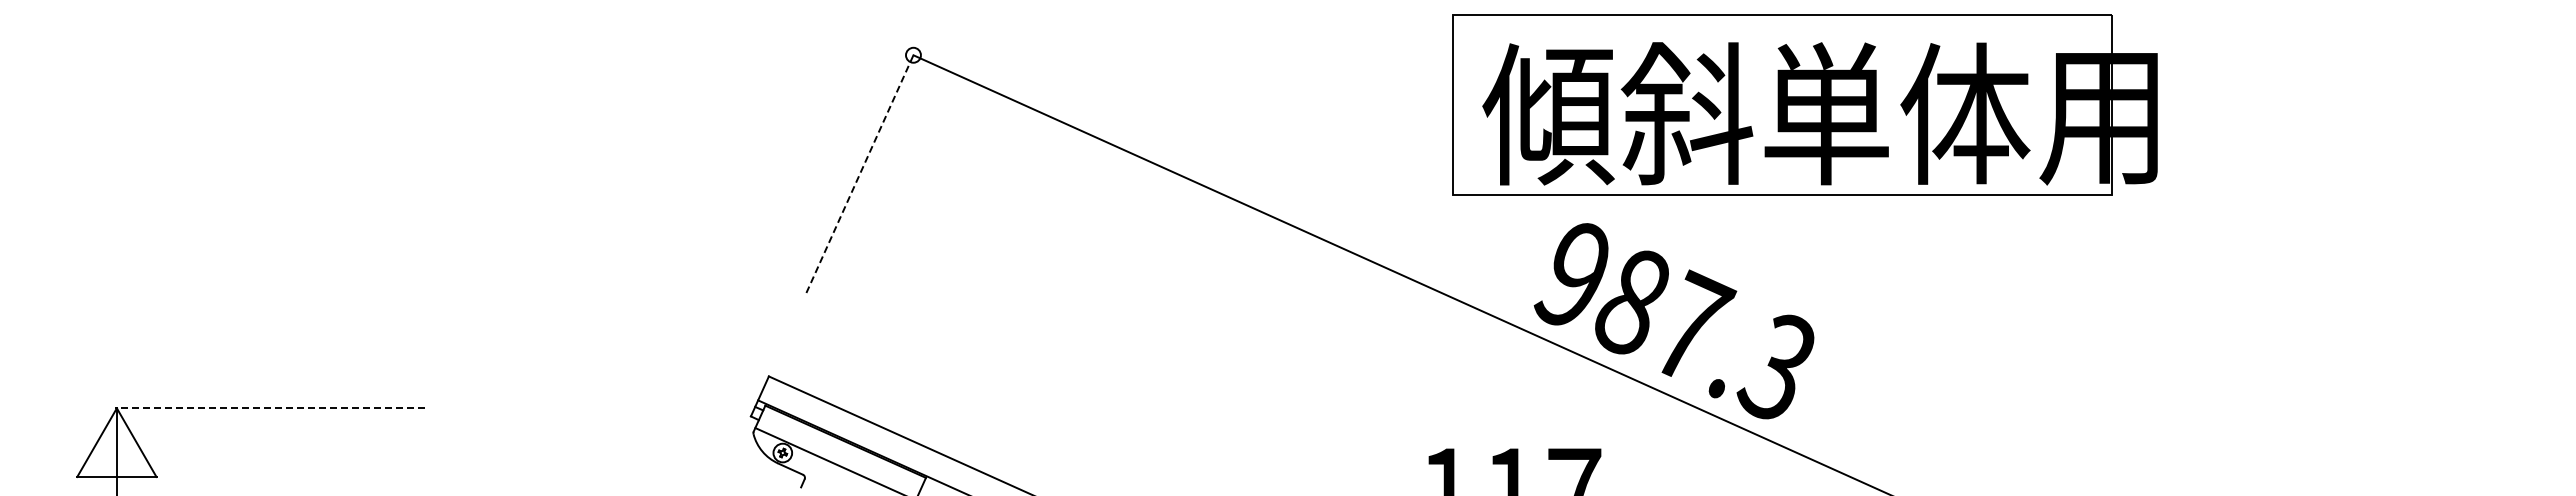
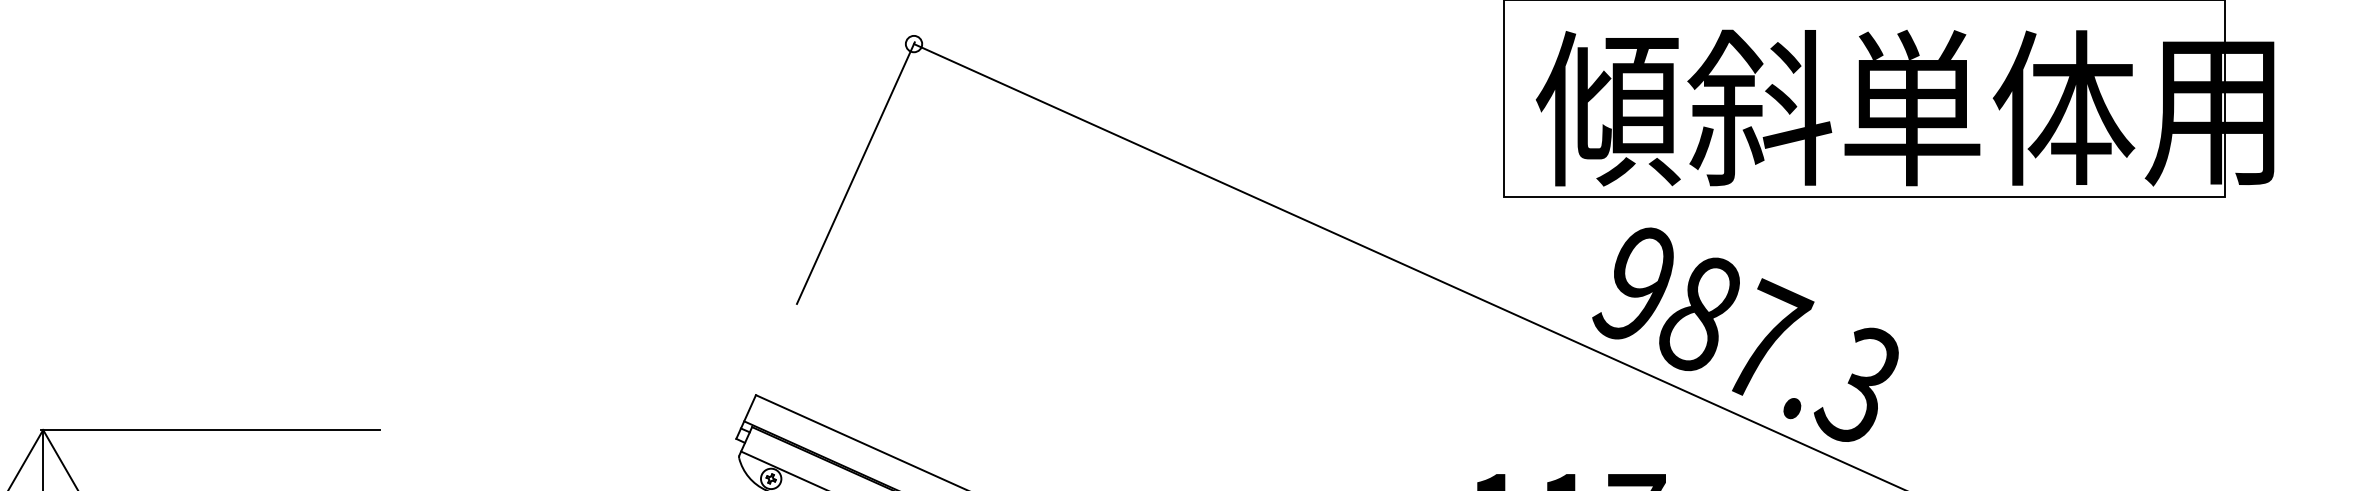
line: (860, 172) -> (856, 172), dashed -> solid
line: (269, 408) -> (210, 430), dashed -> solid

